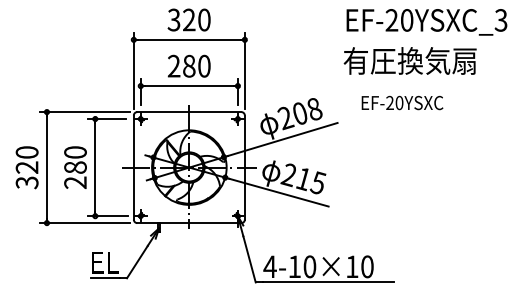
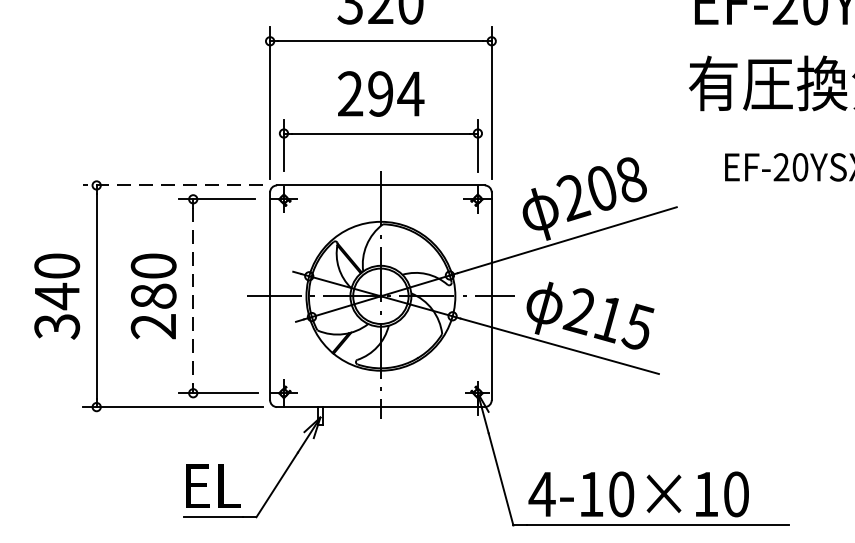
text: (197, 65) -> (397, 92), 280 -> 294
line: (84, 112) -> (171, 186), solid -> dashed
text: (26, 167) -> (55, 296), 320 -> 340
line: (95, 168) -> (193, 298), solid -> dashed

